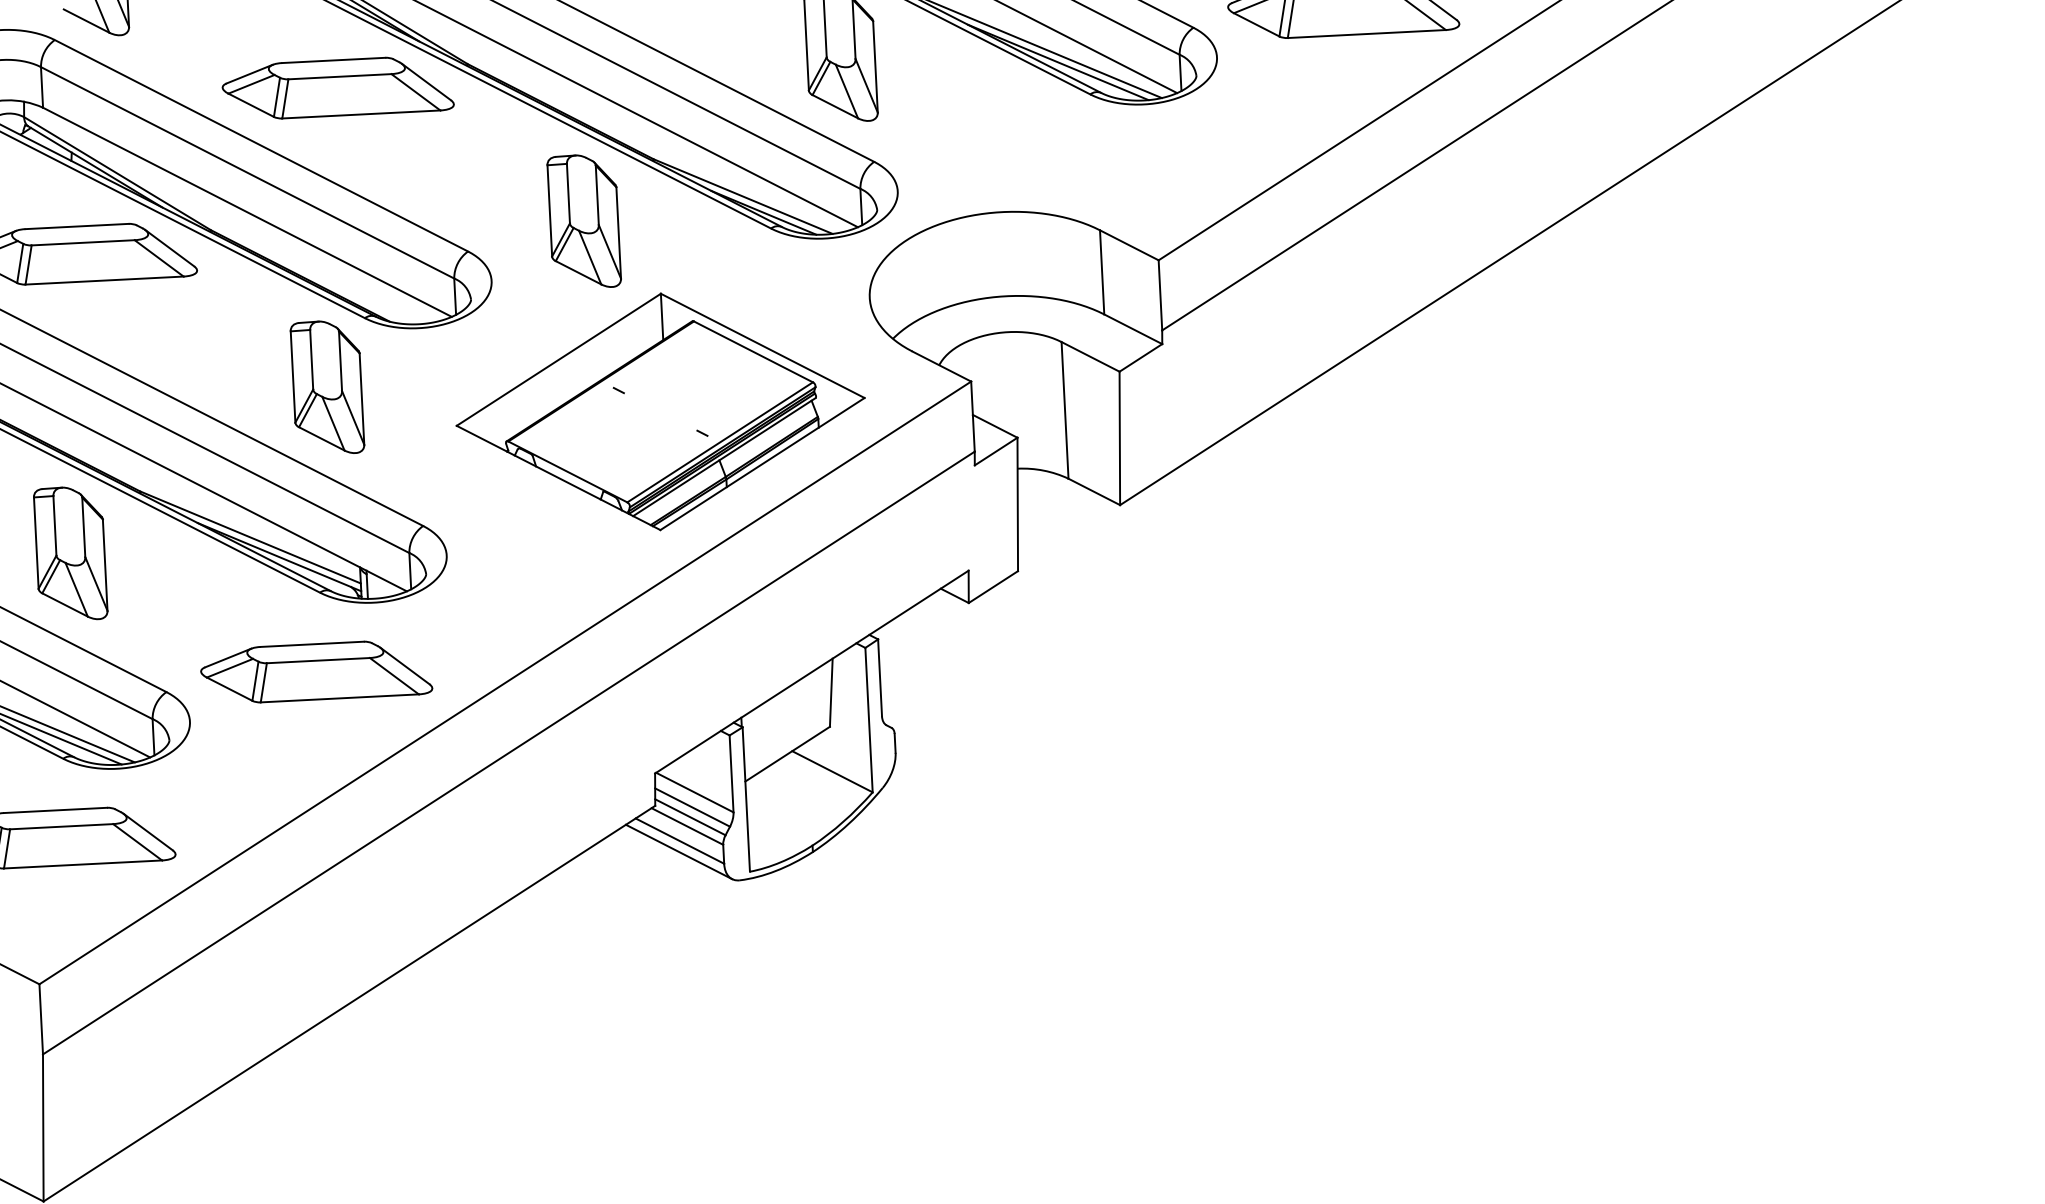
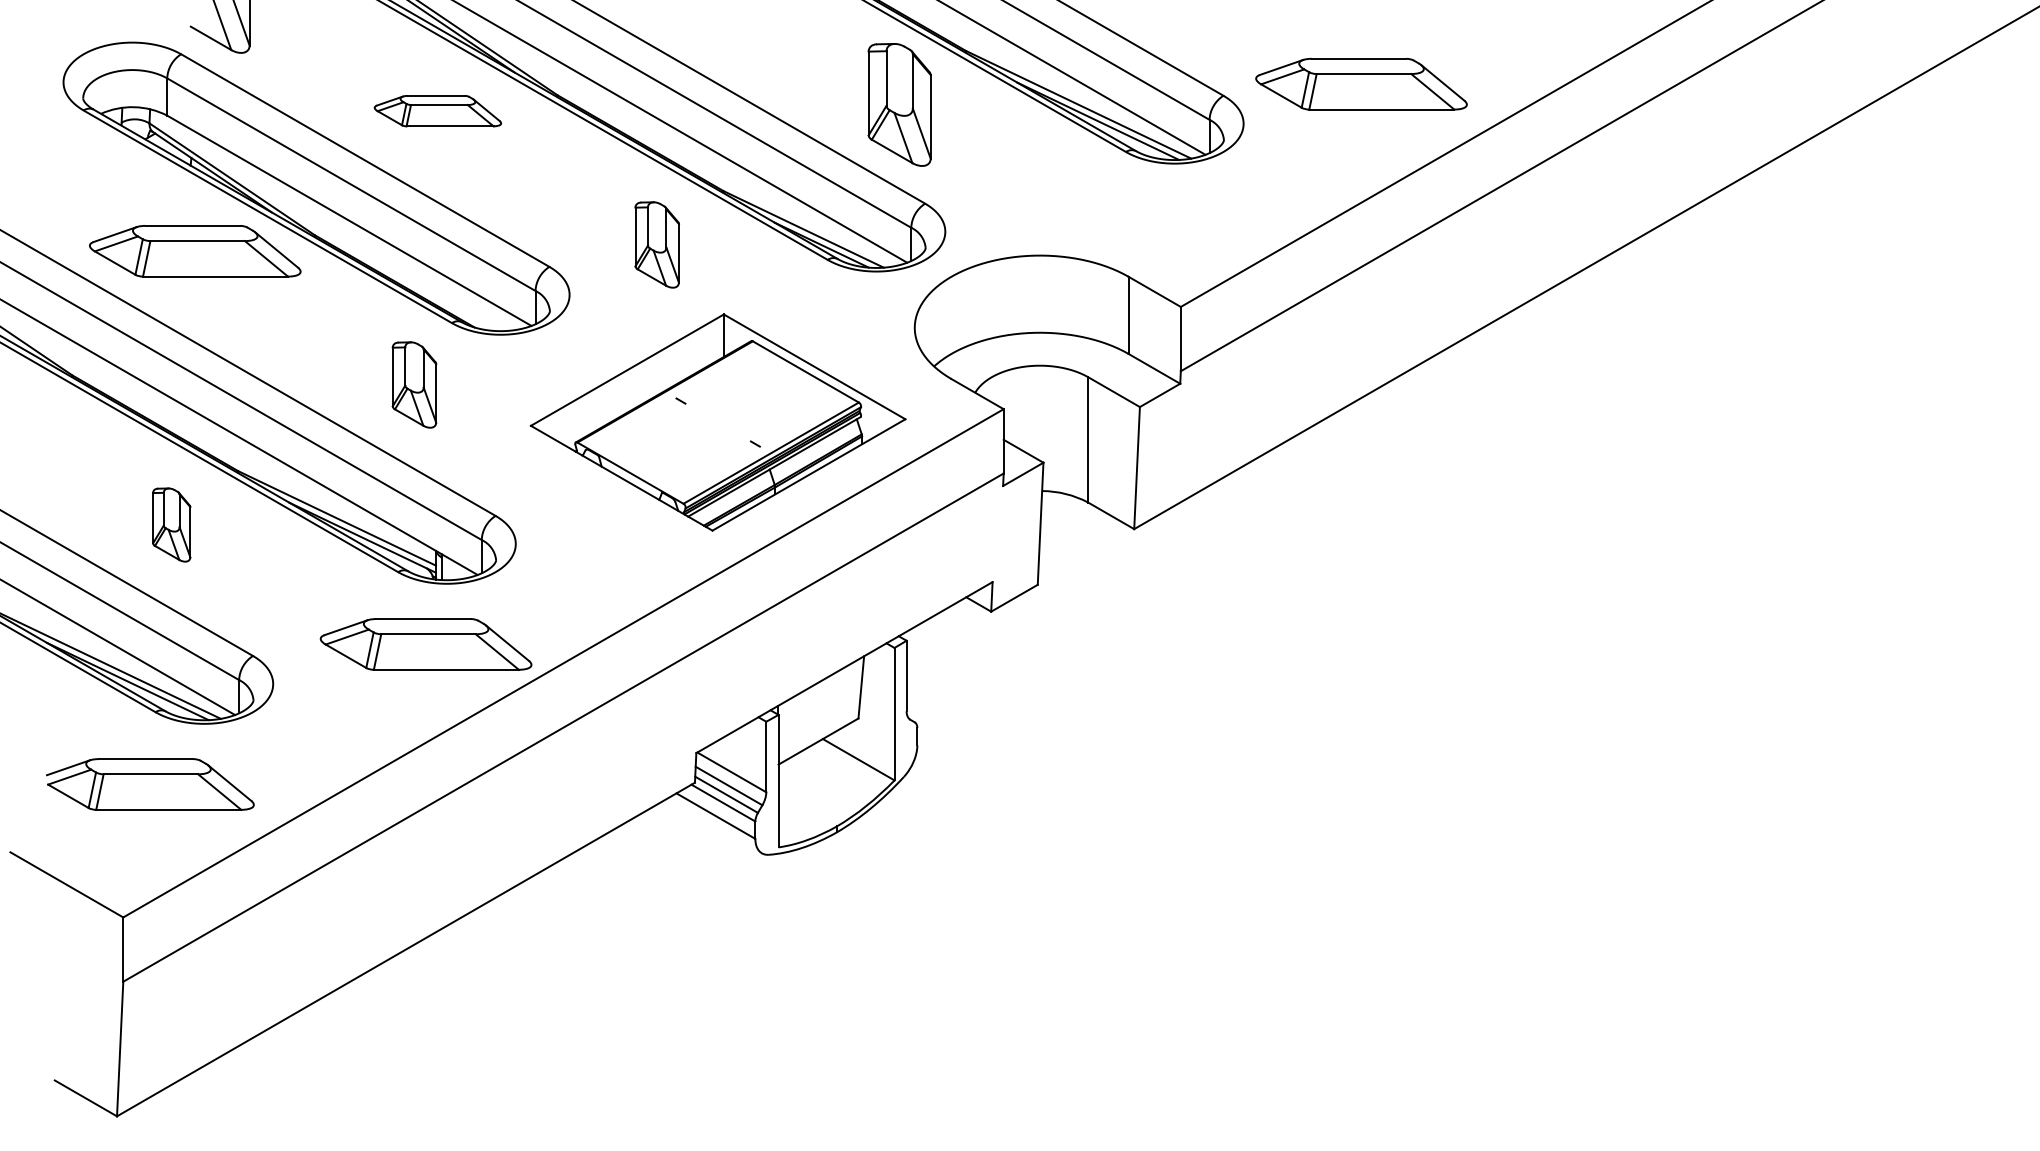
part: (337, 87) -> (437, 110), size x0.6
part: (584, 221) -> (657, 244), size x0.7
part: (327, 387) -> (414, 384), size x0.7
part: (70, 553) -> (171, 524), size x0.6
part: (315, 671) -> (425, 644), moved
line: (678, 851) -> (714, 825), removed

